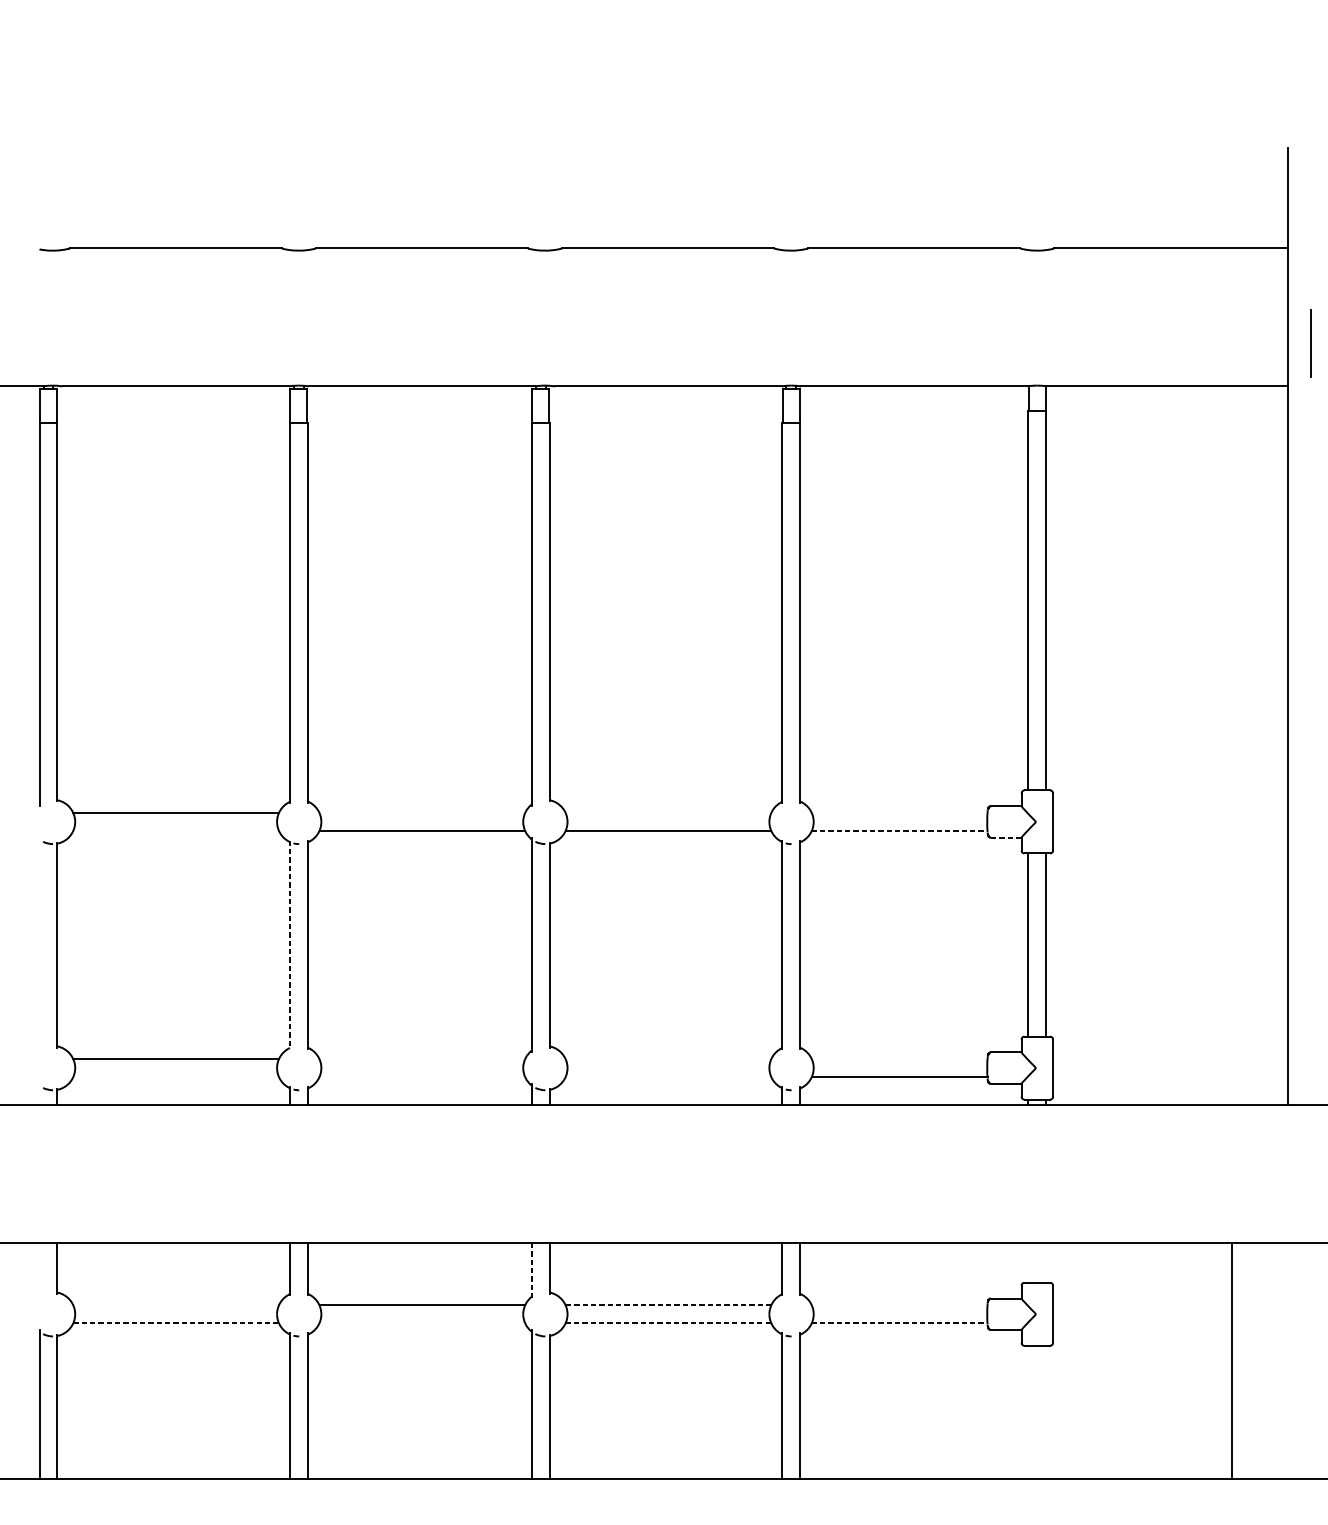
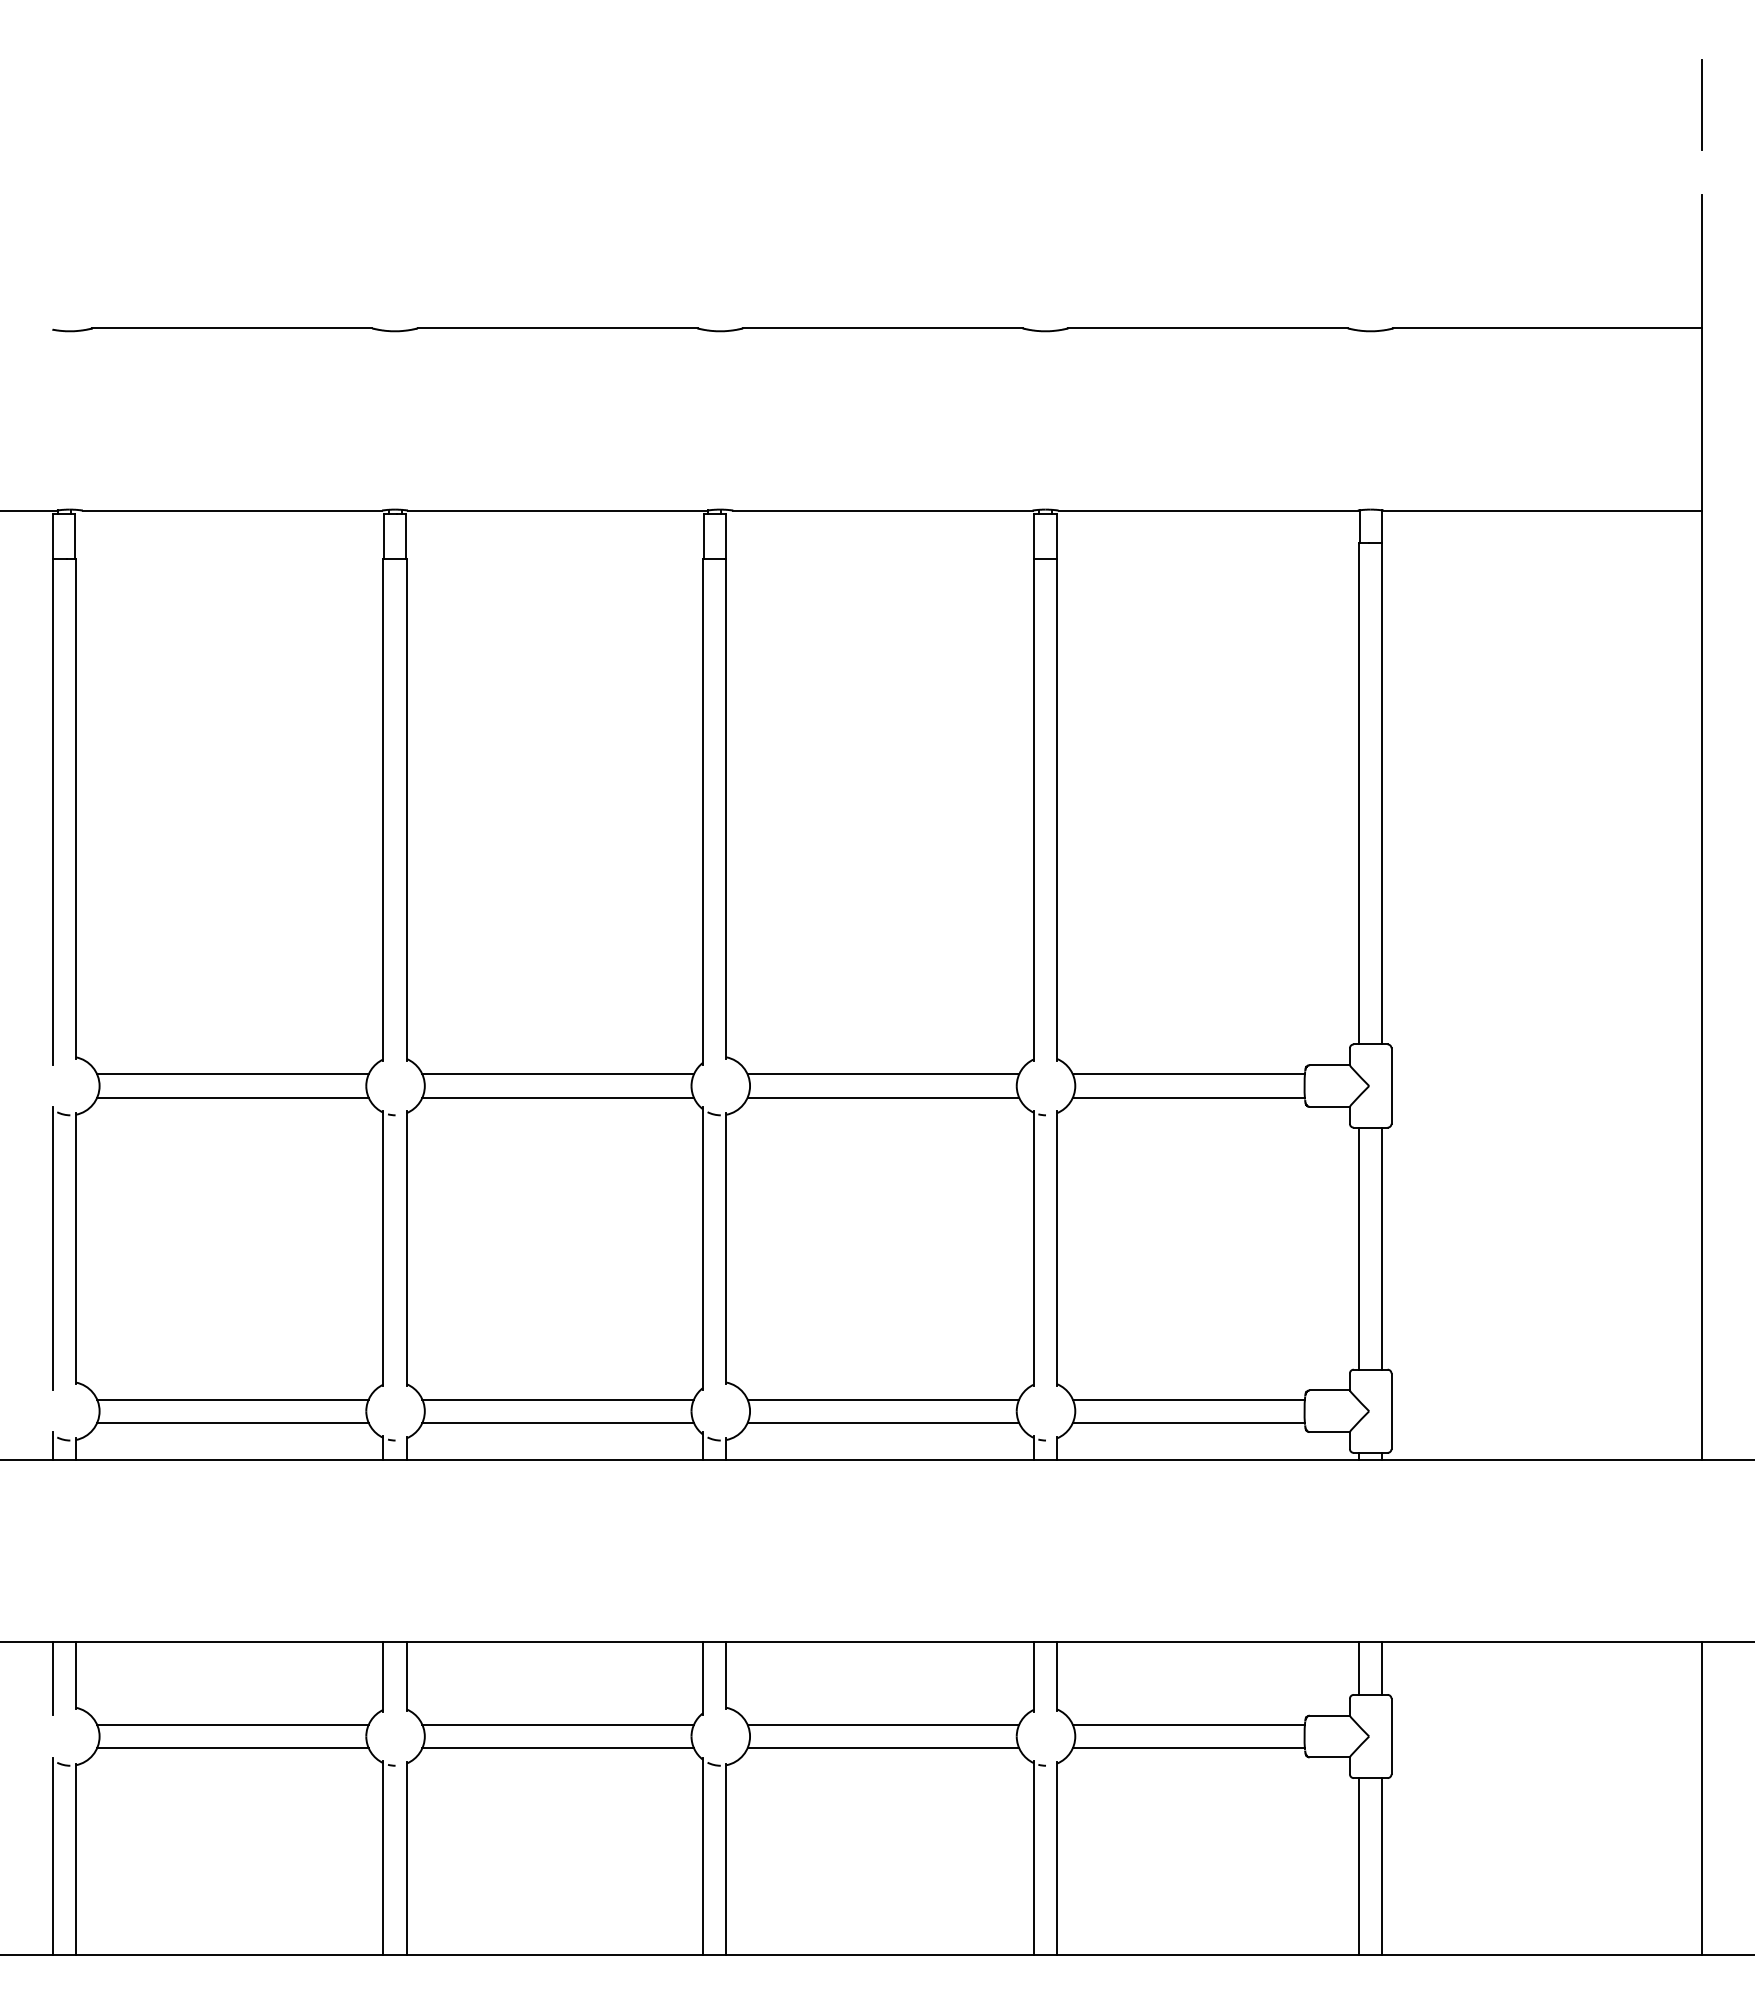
line: (1310, 343) -> (1701, 104), moved
line: (422, 813) -> (558, 1074), added
line: (668, 813) -> (883, 1074), added
line: (899, 813) -> (1188, 1074), added
line: (175, 830) -> (232, 1097), added
line: (900, 830) -> (1189, 1097), dashed -> solid
line: (1006, 837) -> (1330, 1106), dashed -> solid
line: (39, 944) -> (52, 1248), added
line: (290, 944) -> (383, 1248), dashed -> solid
line: (422, 1059) -> (558, 1399), added
line: (668, 1059) -> (883, 1399), added
line: (899, 1059) -> (1188, 1399), added
line: (175, 1076) -> (232, 1422), added
line: (422, 1076) -> (558, 1422), added
line: (668, 1076) -> (883, 1422), added
line: (39, 1094) -> (52, 1446), added
line: (1028, 1262) -> (1359, 1668), added
line: (1046, 1262) -> (1382, 1668), added
line: (39, 1270) -> (52, 1678), added
line: (531, 1271) -> (702, 1679), dashed -> solid
line: (175, 1305) -> (232, 1724), added
line: (668, 1305) -> (883, 1724), dashed -> solid
line: (899, 1305) -> (1188, 1724), added
line: (175, 1323) -> (232, 1748), dashed -> solid
line: (422, 1323) -> (558, 1748), added
line: (668, 1323) -> (883, 1748), dashed -> solid
line: (900, 1323) -> (1189, 1748), dashed -> solid
line: (1231, 1361) -> (1702, 1798), moved
line: (1028, 1412) -> (1359, 1866), added
line: (1046, 1412) -> (1382, 1866), added

